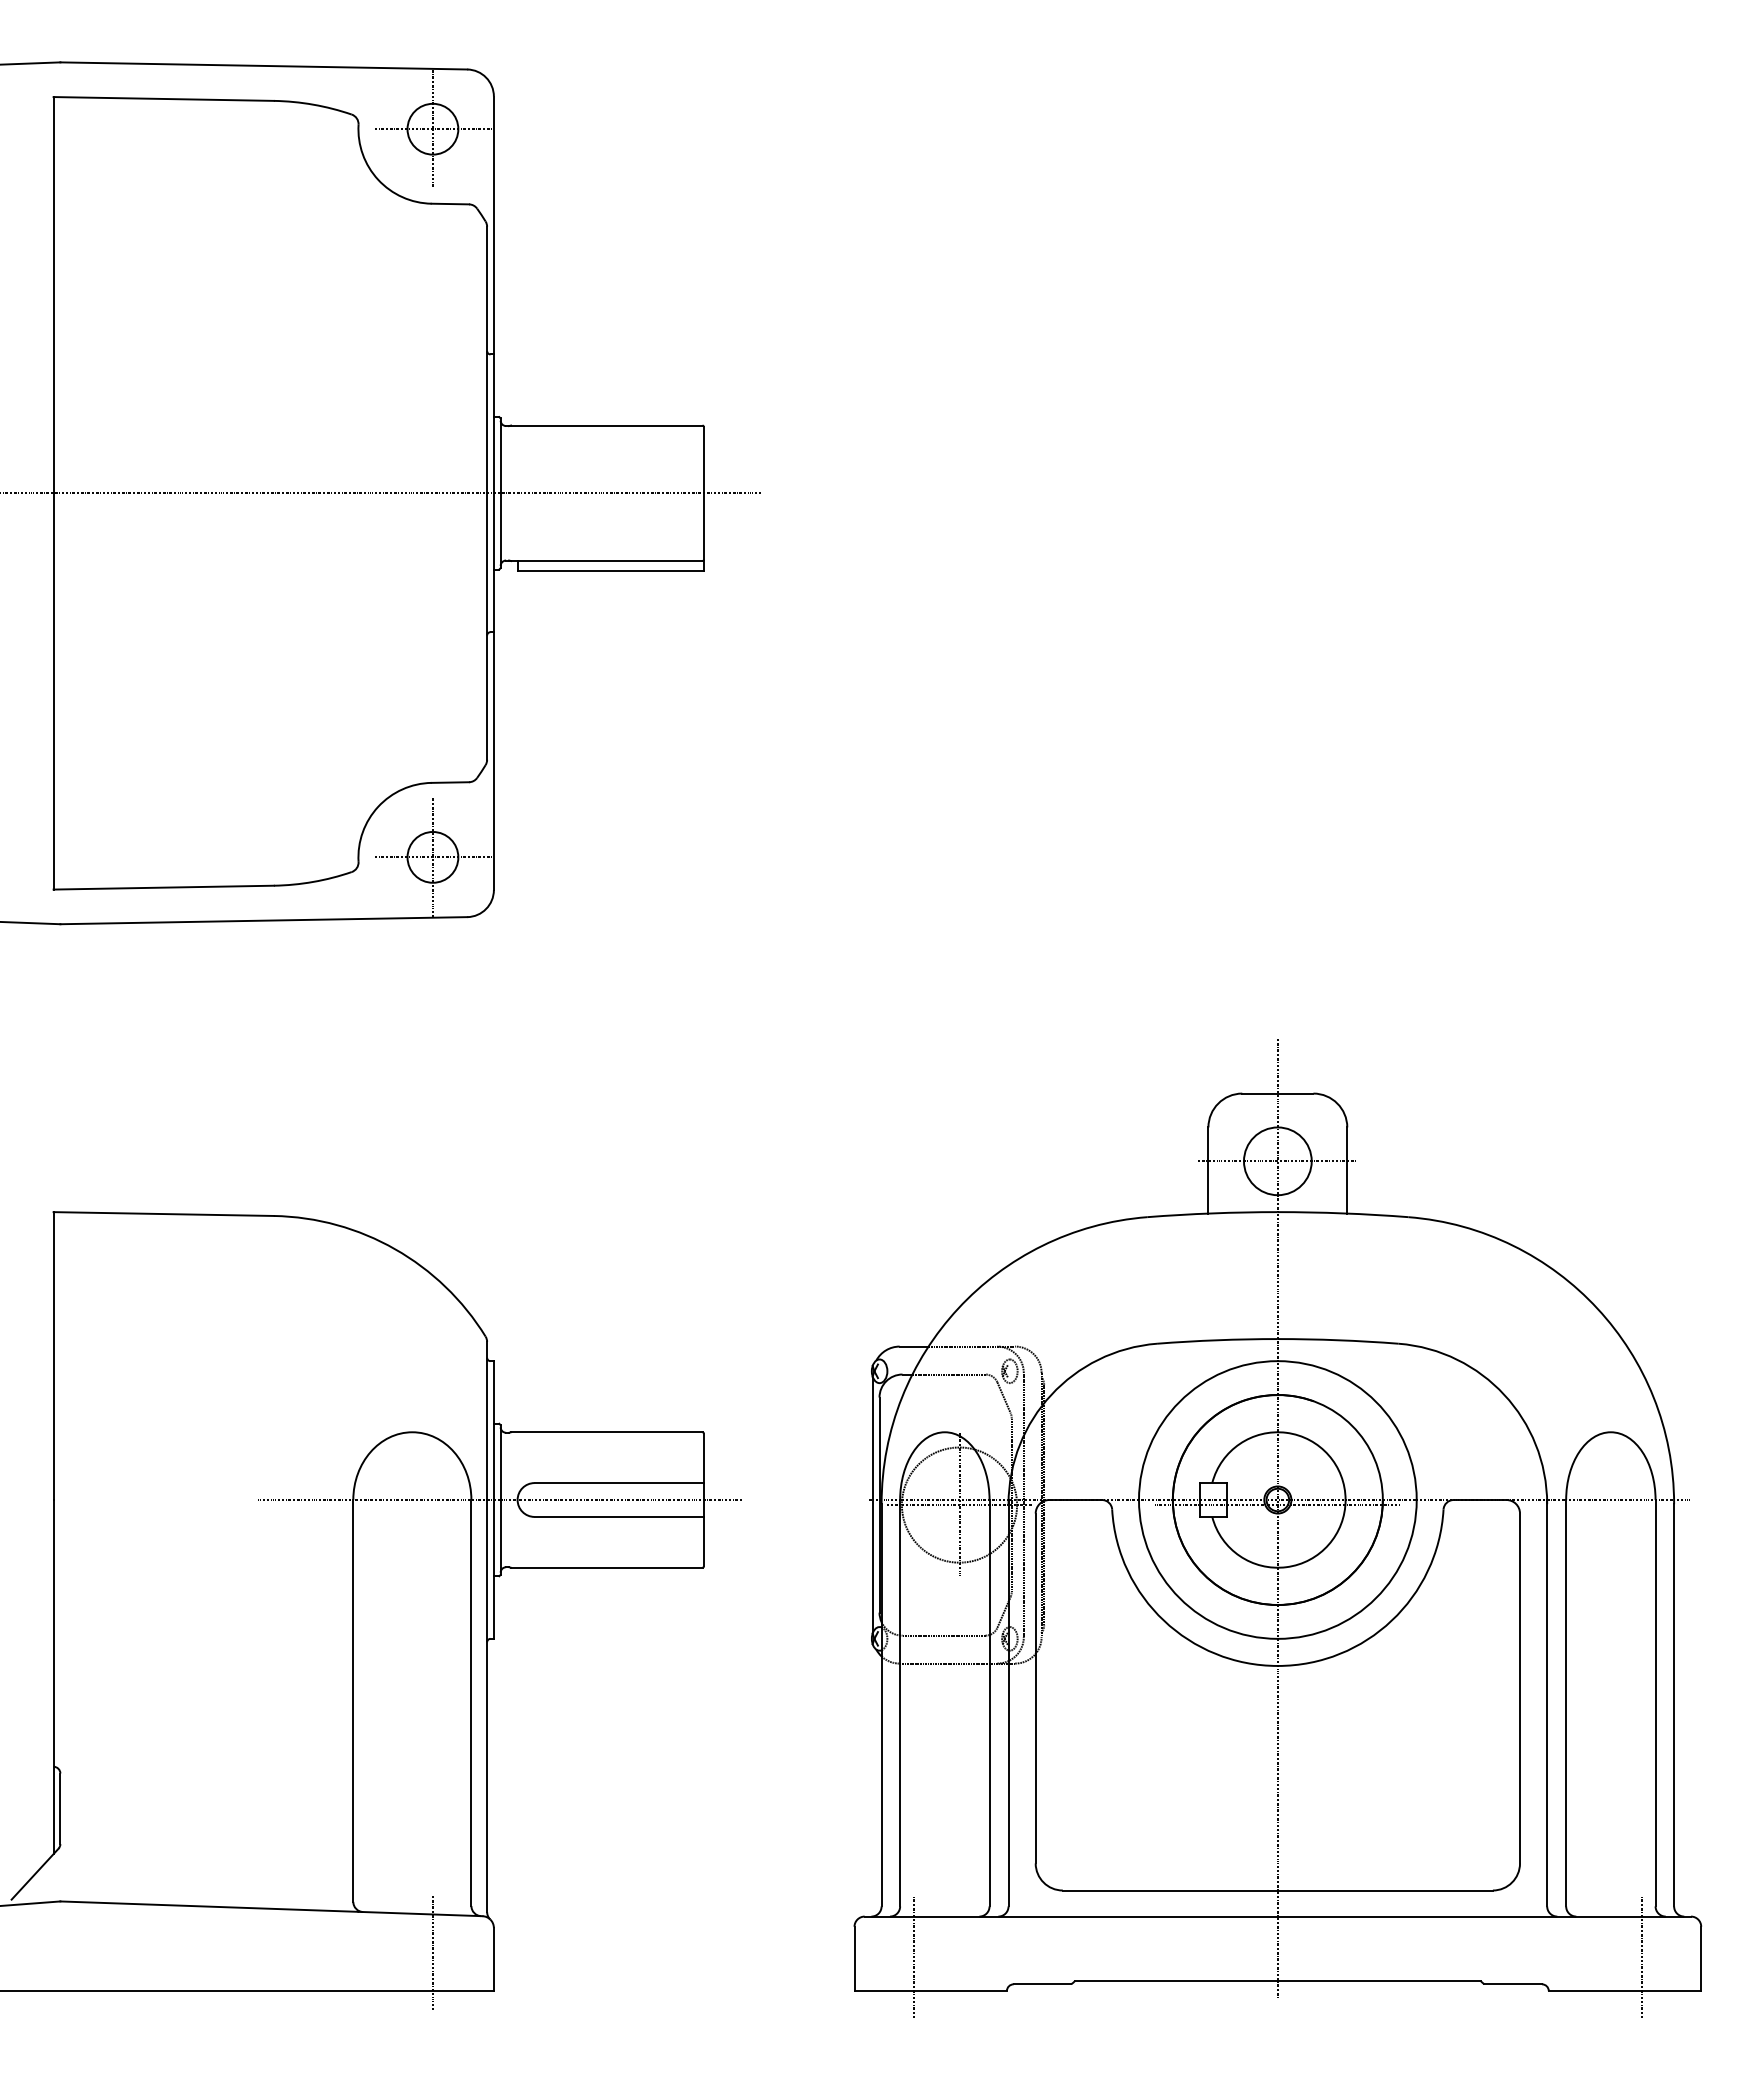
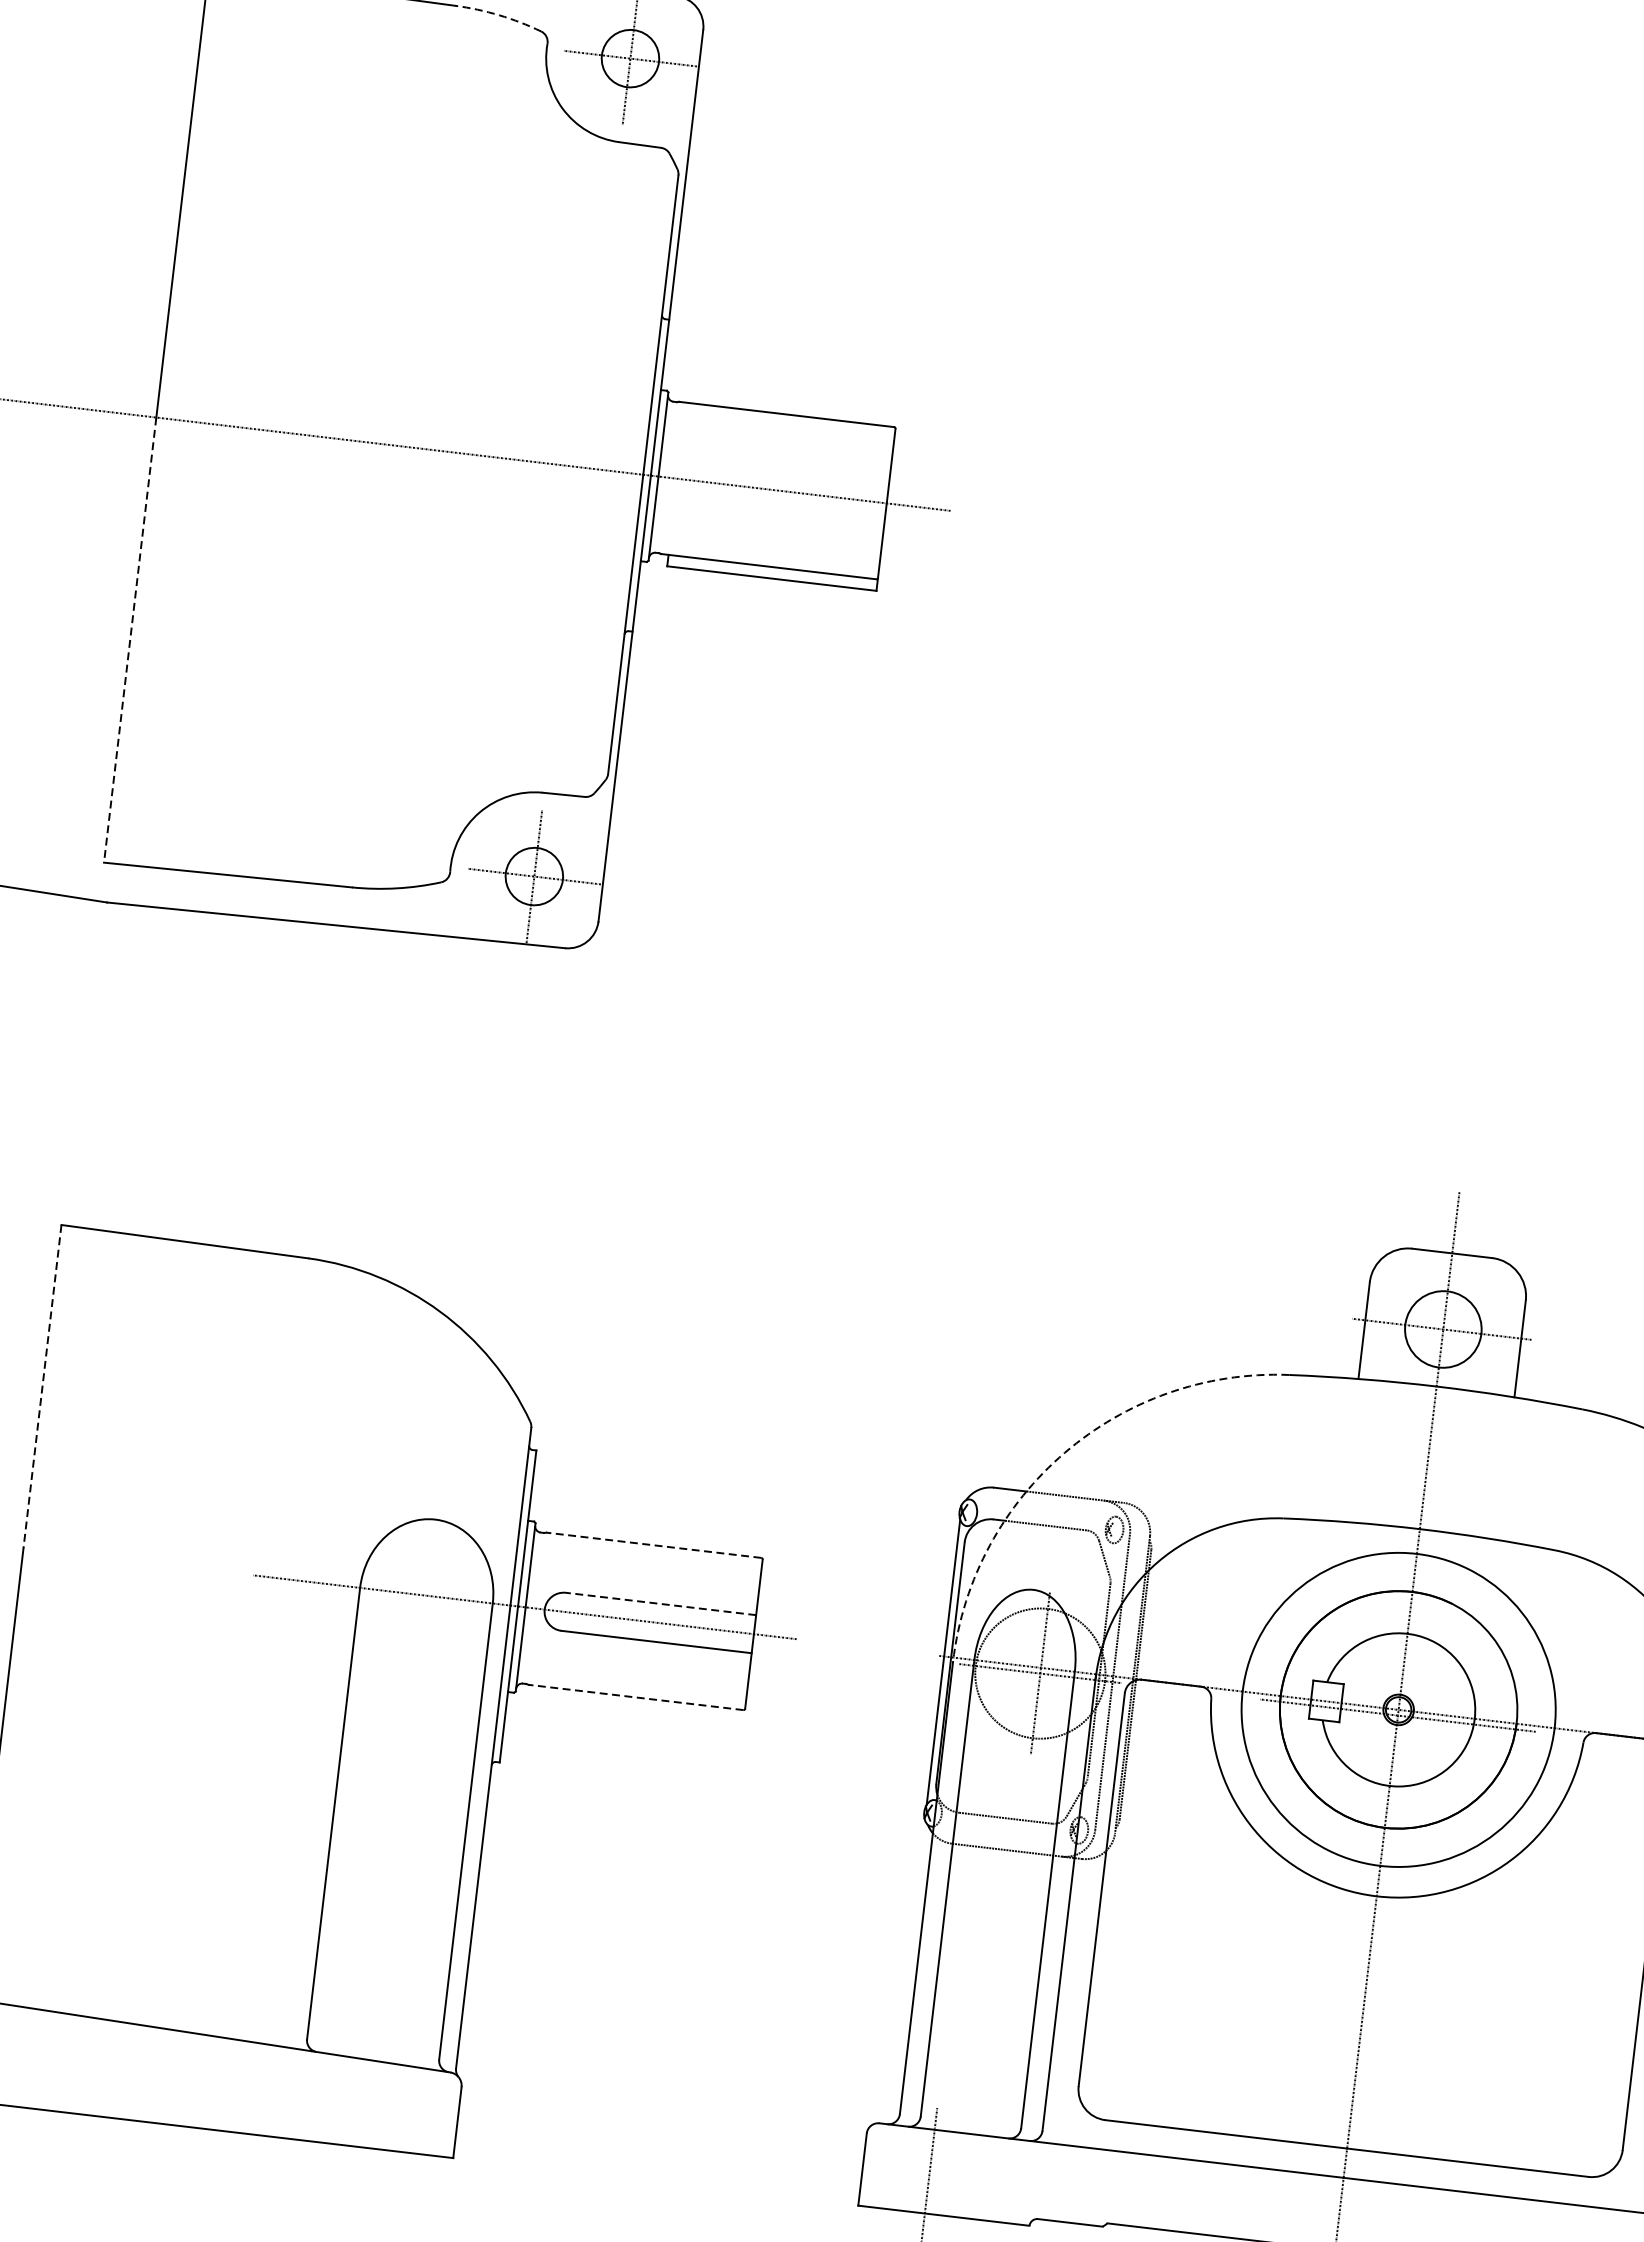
arc: (313, 104) -> (499, 15), solid -> dashed
line: (53, 691) -> (130, 640), solid -> dashed
arc: (958, 1308) -> (1065, 1452), solid -> dashed
line: (53, 1356) -> (42, 1387), solid -> dashed
line: (606, 1432) -> (653, 1545), solid -> dashed
line: (619, 1483) -> (661, 1604), solid -> dashed
line: (606, 1567) -> (635, 1697), solid -> dashed
line: (432, 1952) -> (389, 2106), removed

